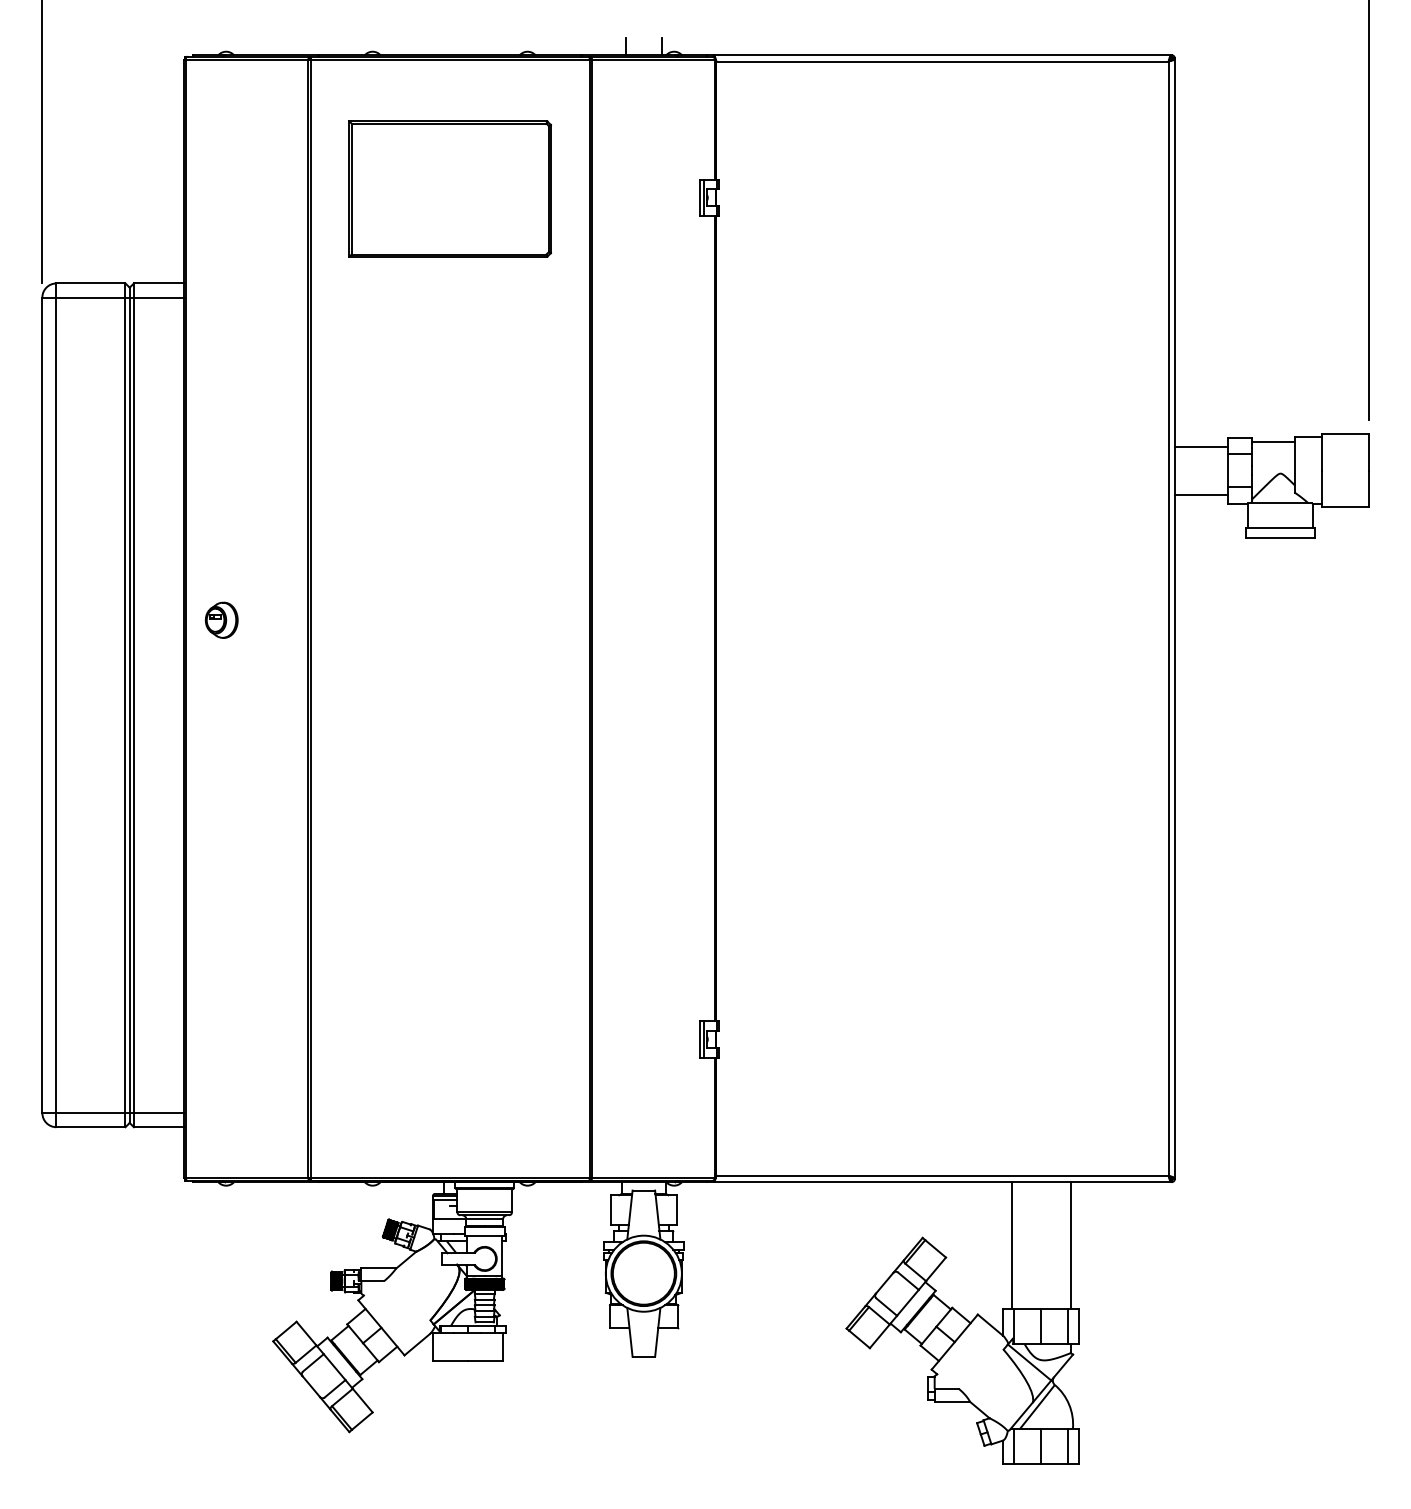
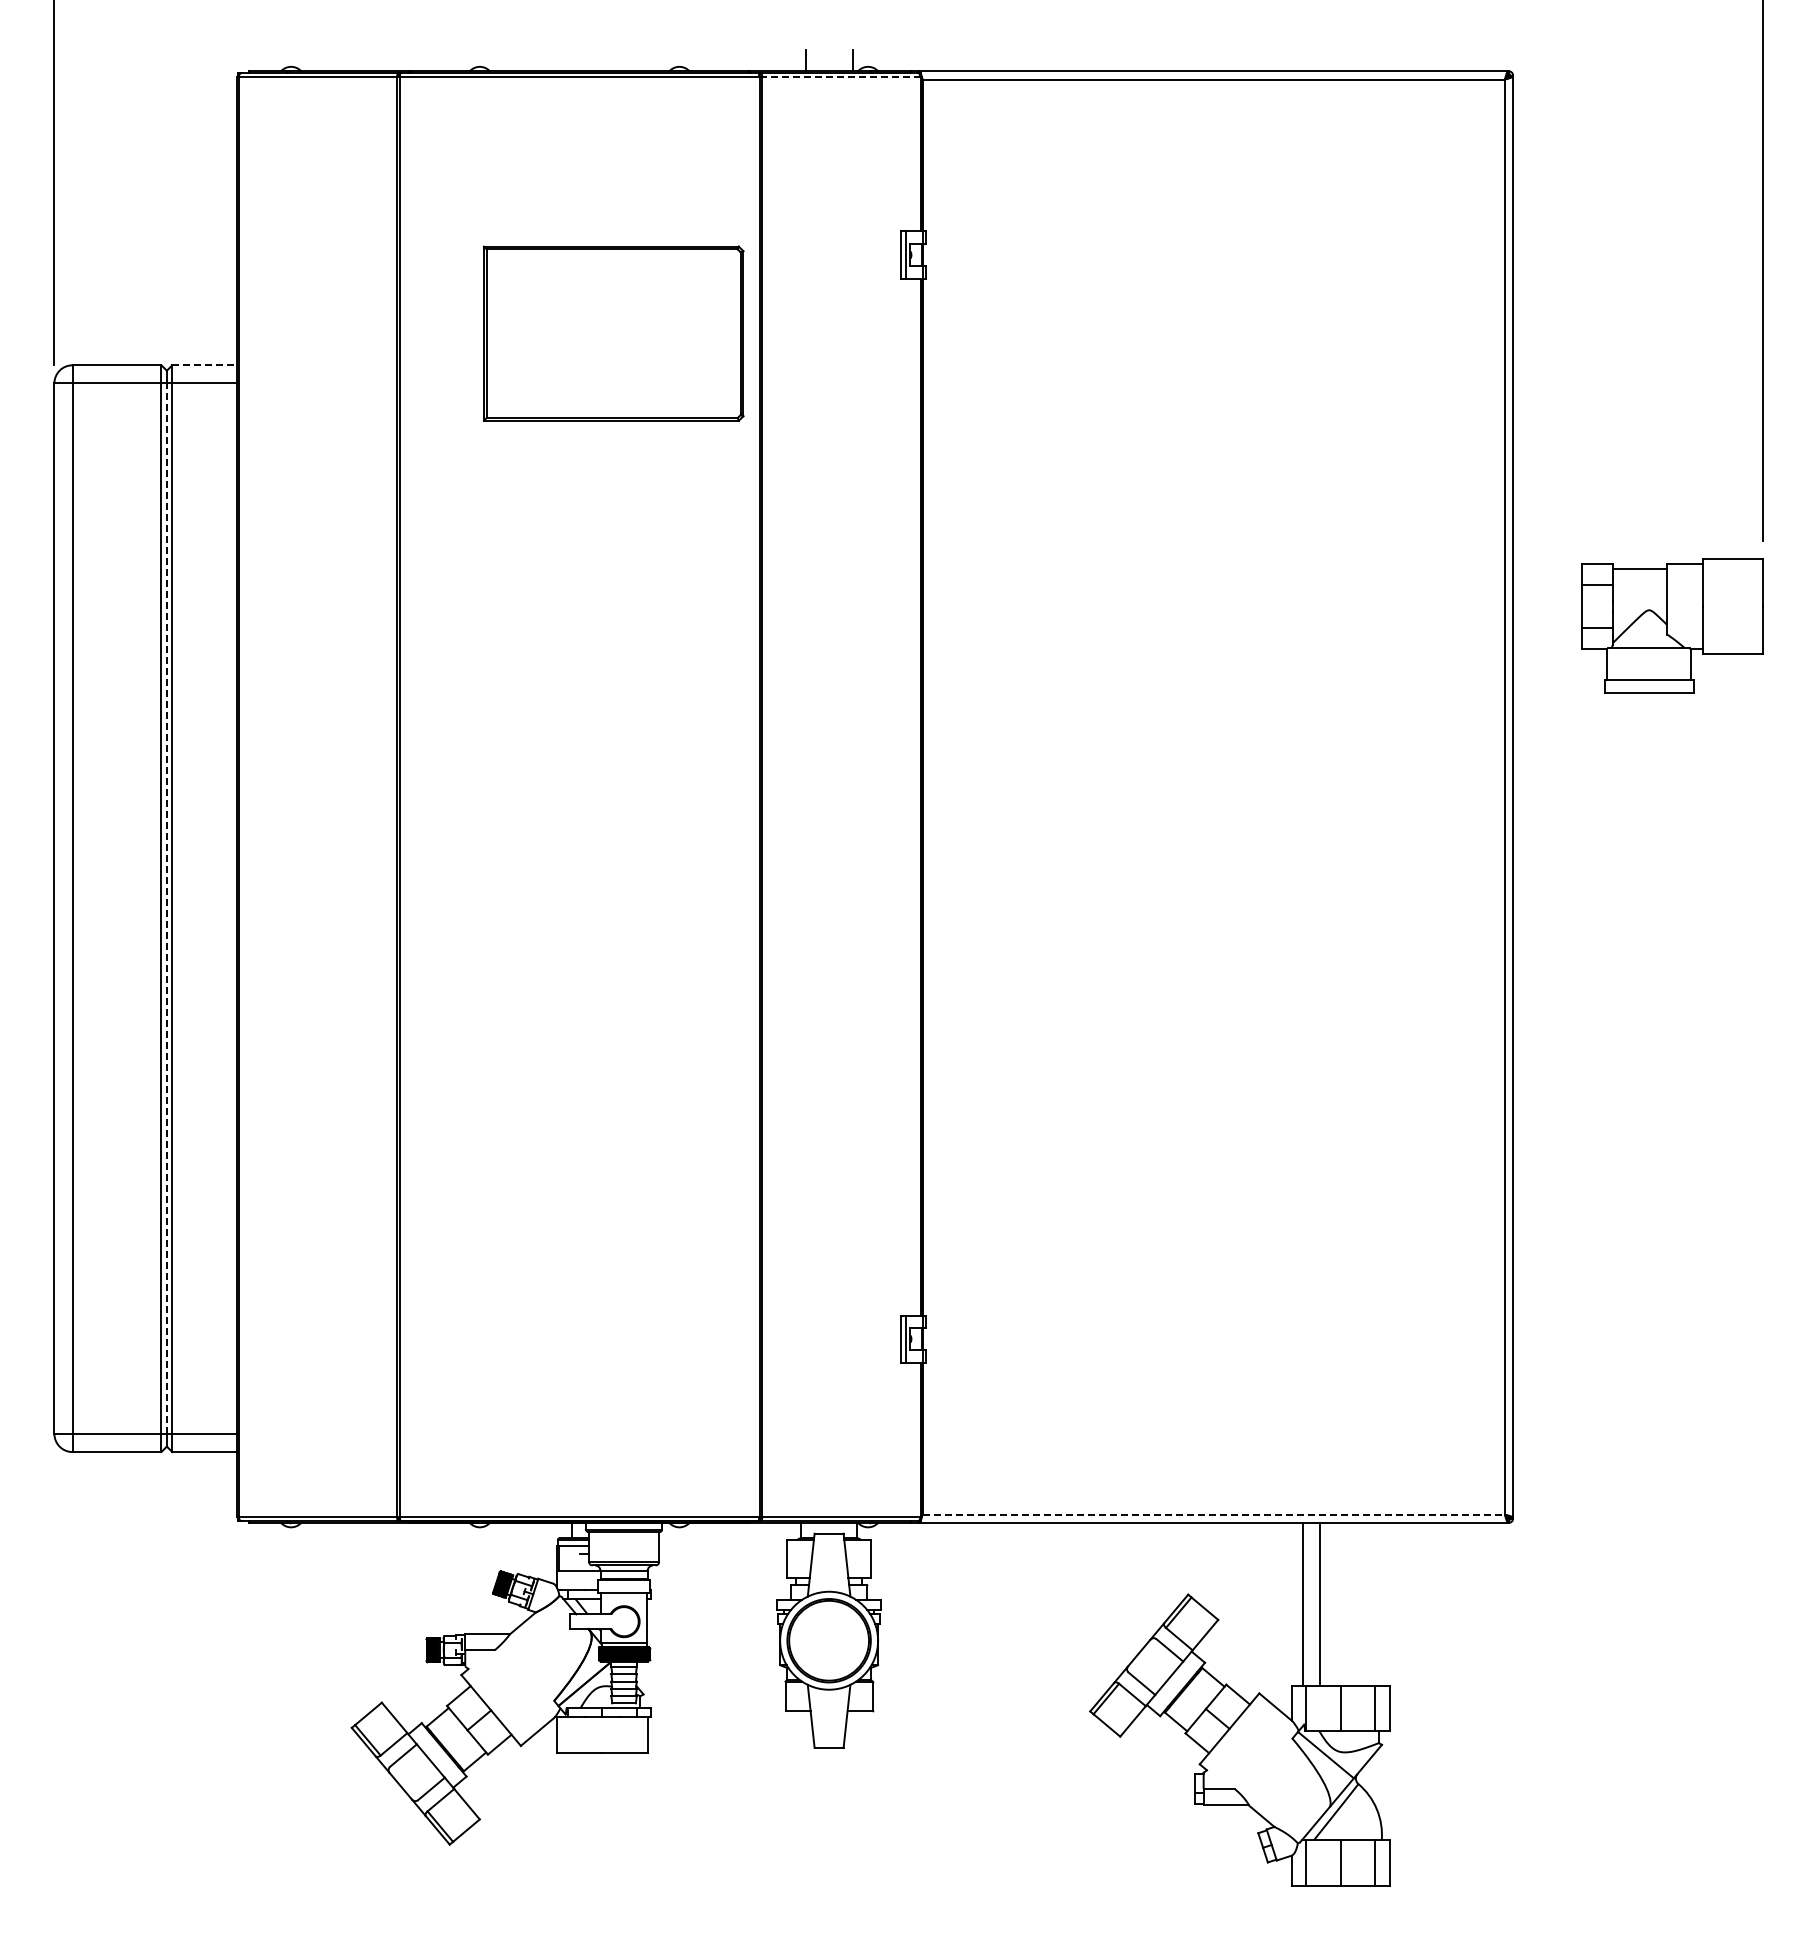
line: (652, 60) -> (840, 77), solid -> dashed
part: (450, 188) -> (613, 333), moved
line: (159, 283) -> (205, 365), solid -> dashed
line: (1201, 447) -> (1547, 576), removed
line: (1201, 494) -> (1547, 637), removed
part: (221, 619) -> (285, 798), removed
line: (129, 705) -> (166, 908), solid -> dashed
line: (943, 1175) -> (1214, 1514), solid -> dashed
line: (1070, 1245) -> (1319, 1604), moved

